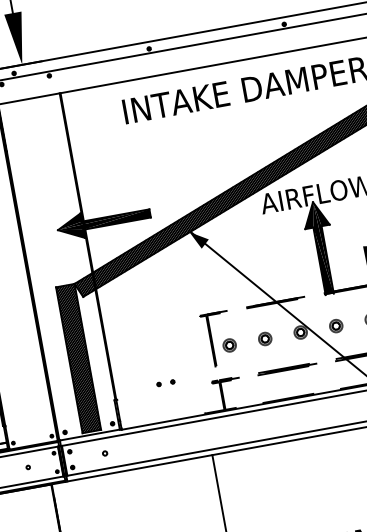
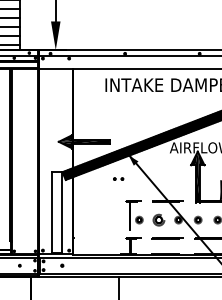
part: (264, 338) -> (158, 219), size x1.6
hatch: (78, 358) -> (57, 212), removed
part: (165, 382) -> (118, 178), moved

